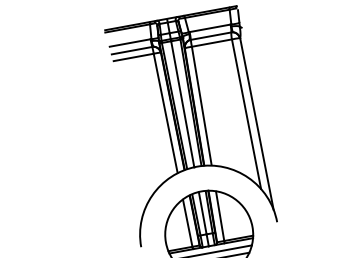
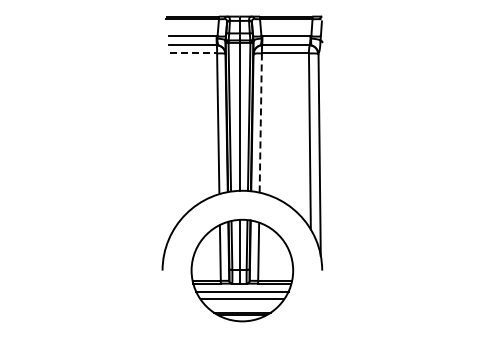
line: (133, 57) -> (193, 53), solid -> dashed
line: (201, 106) -> (260, 123), solid -> dashed

